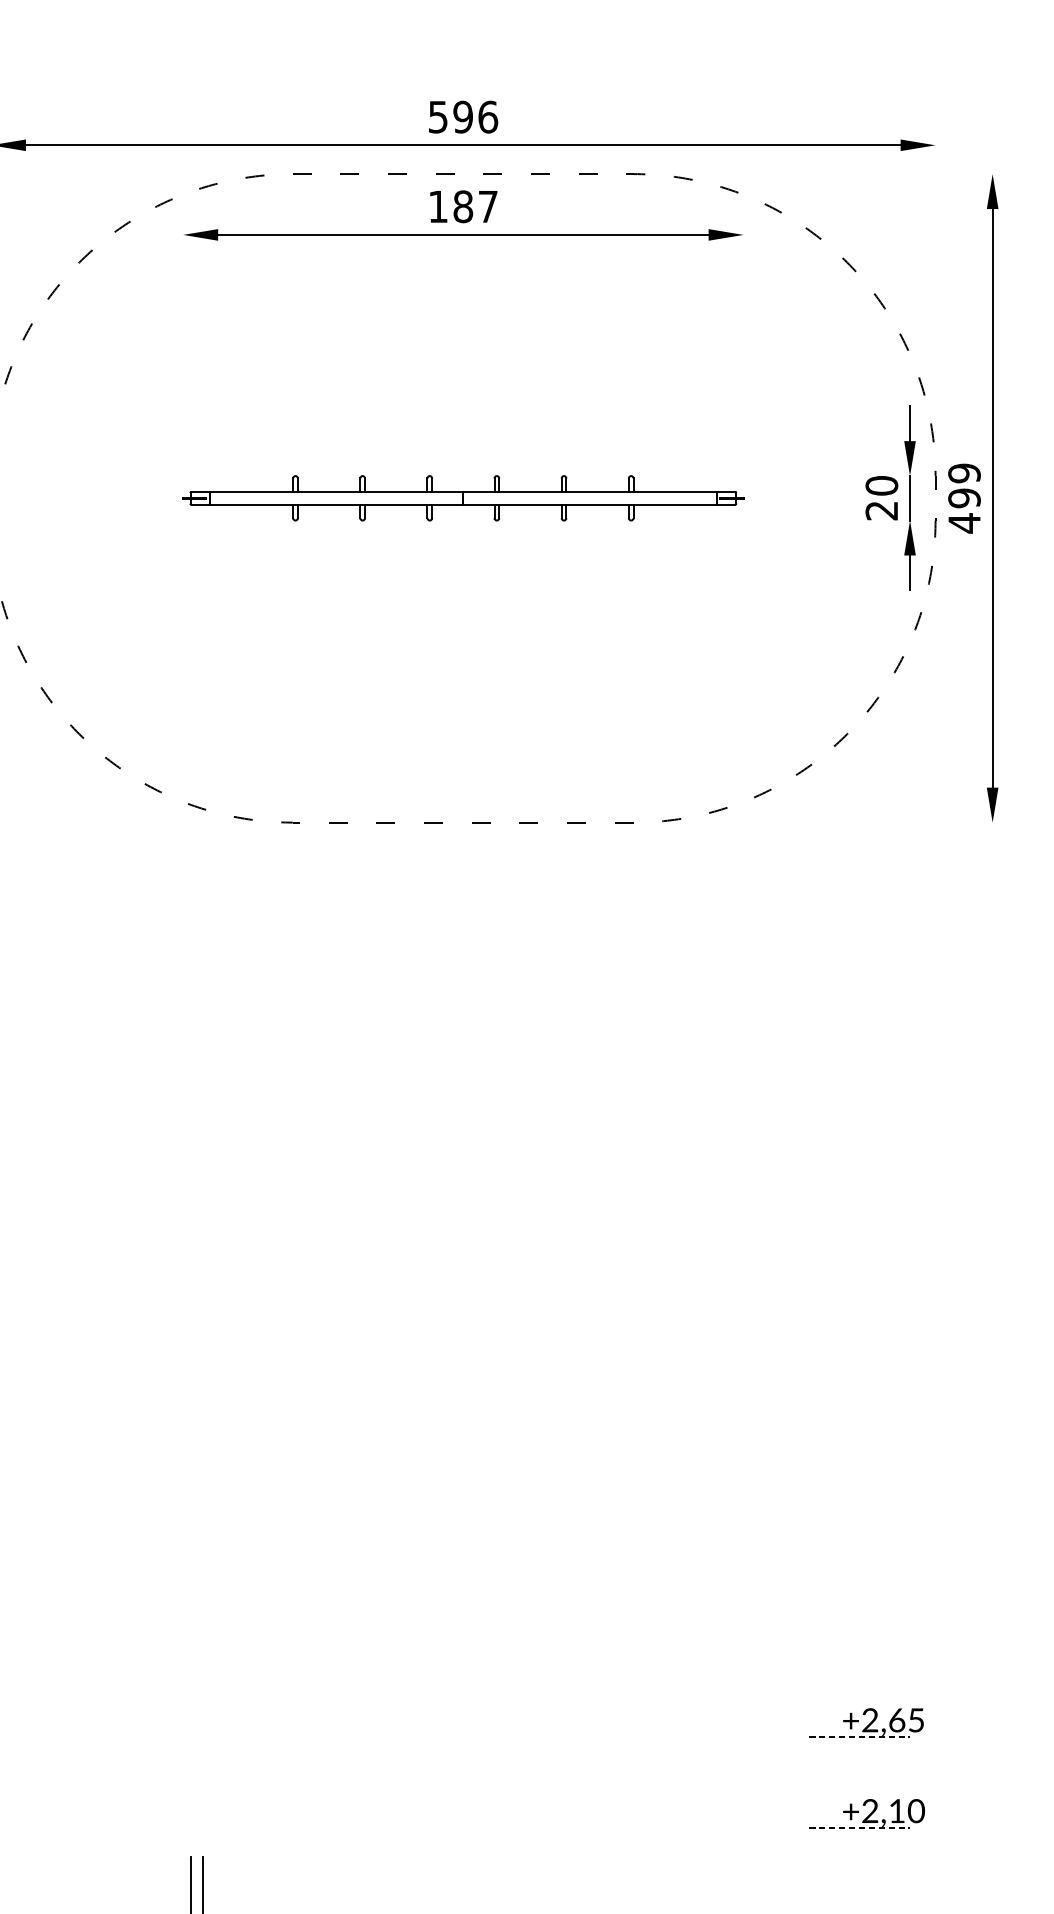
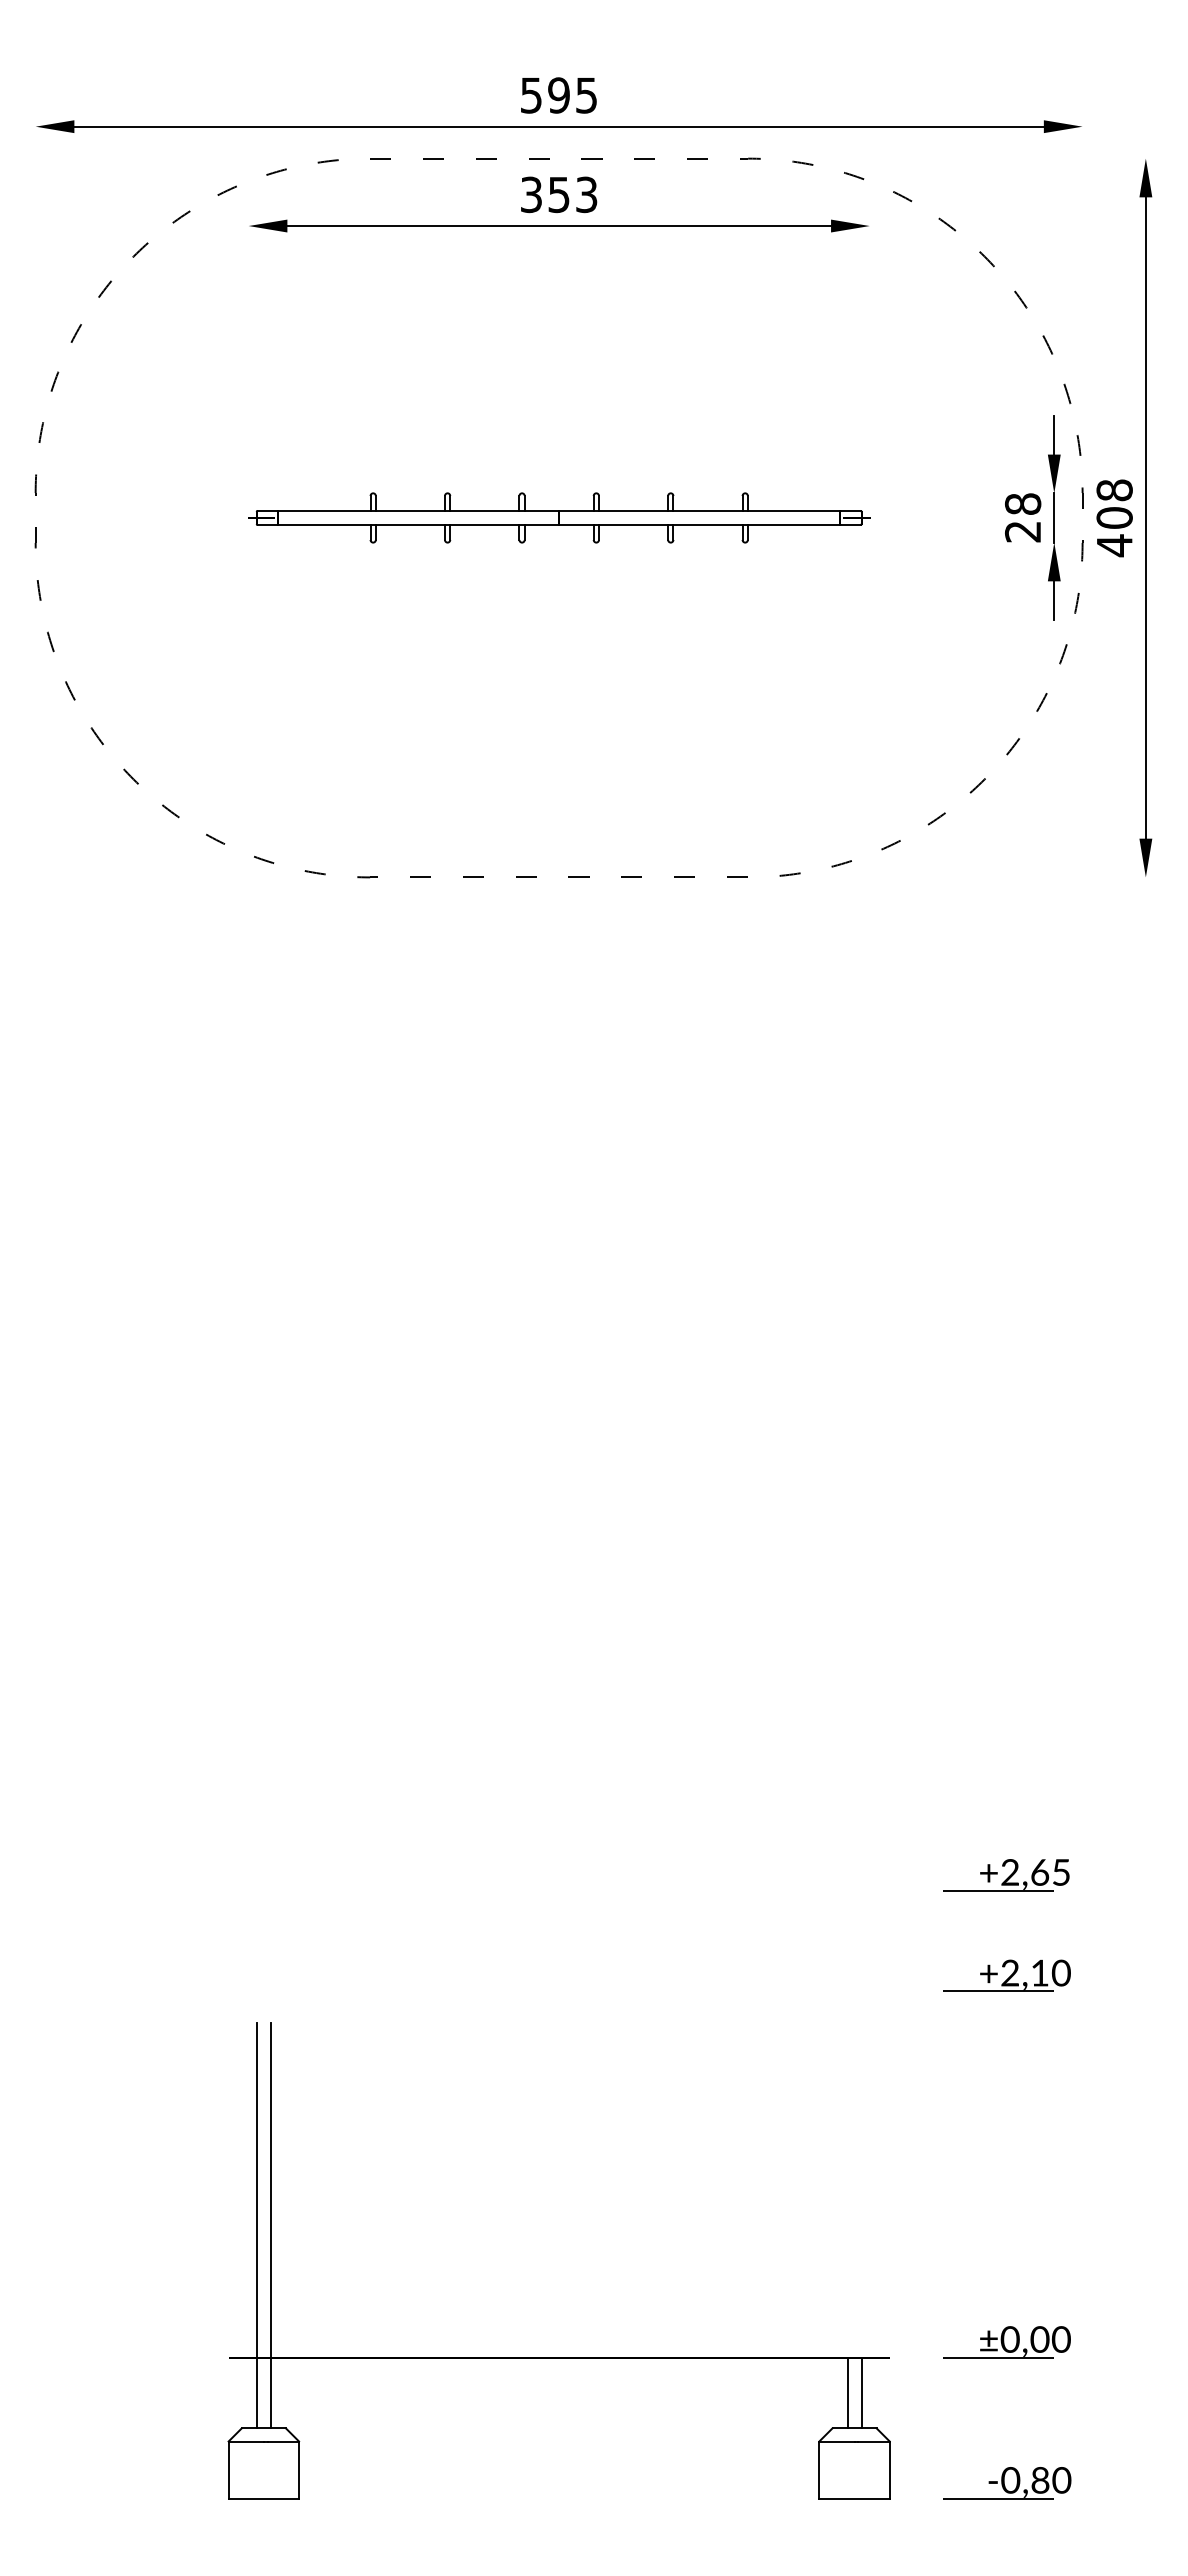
text: (487, 117) -> (586, 95), 596 -> 595
text: (463, 206) -> (559, 194), 187 -> 353
text: (882, 485) -> (1023, 503), 20 -> 28
text: (964, 485) -> (1114, 503), 499 -> 408
line: (859, 1736) -> (998, 1890), dashed -> solid
line: (859, 1827) -> (998, 1991), dashed -> solid

